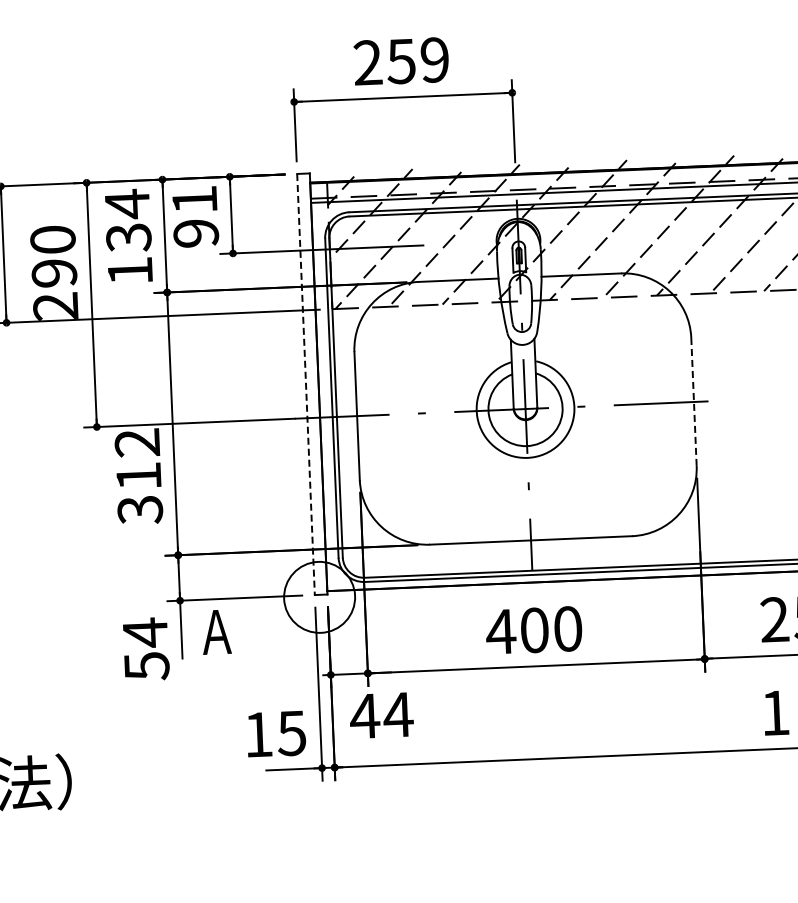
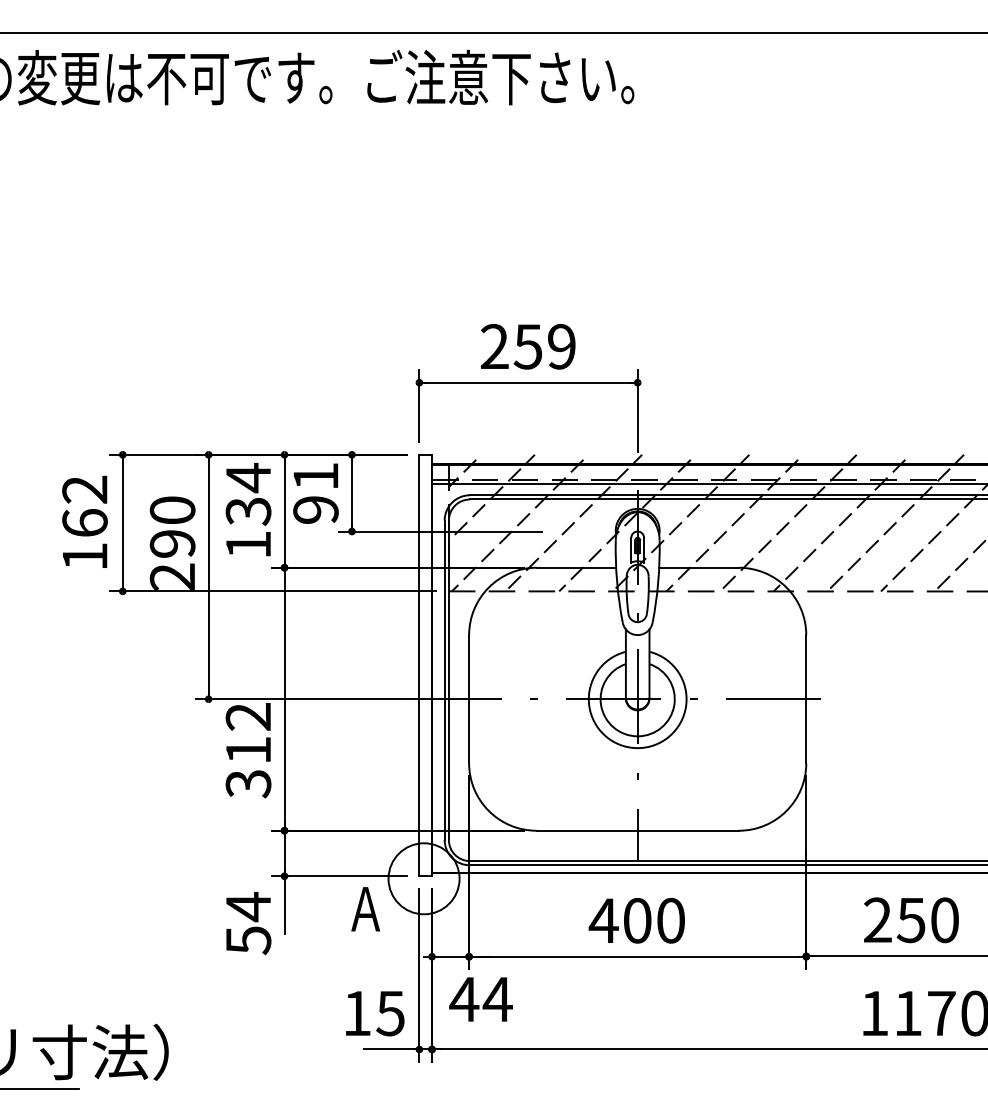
line: (306, 384) -> (419, 665), dashed -> solid
line: (694, 402) -> (806, 699), dashed -> solid
text: (216, 632) -> (365, 909), moved

